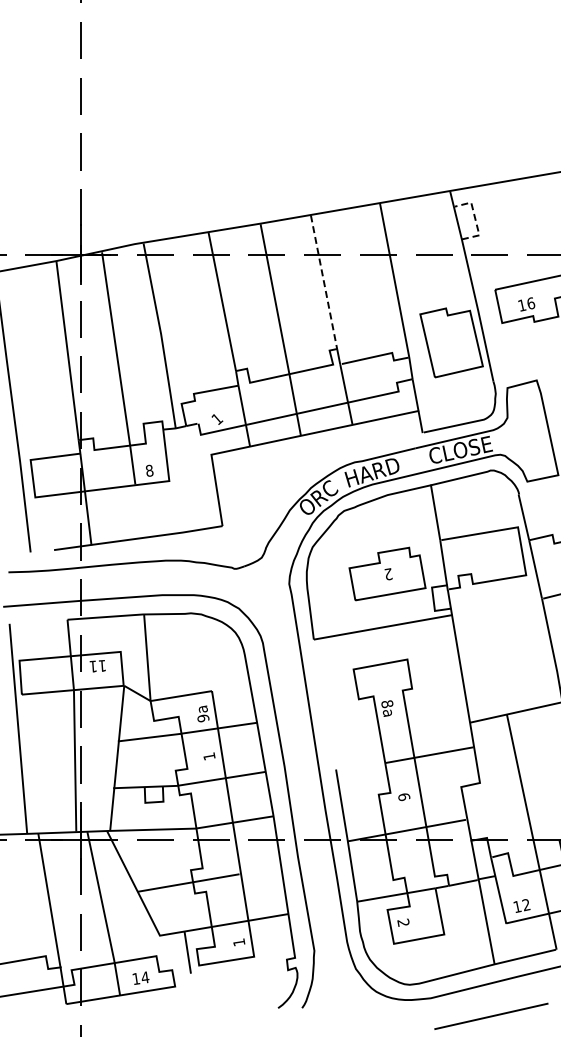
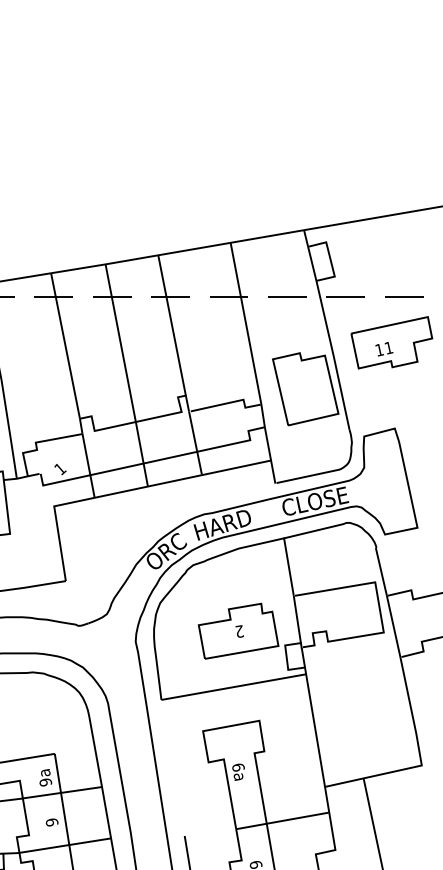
line: (475, 219) -> (330, 260), dashed -> solid
line: (324, 282) -> (172, 325), dashed -> solid
text: (531, 303) -> (389, 347), 16 -> 11
text: (387, 703) -> (238, 766), 8a -> 6a
text: (209, 756) -> (52, 822), 1 -> 9

